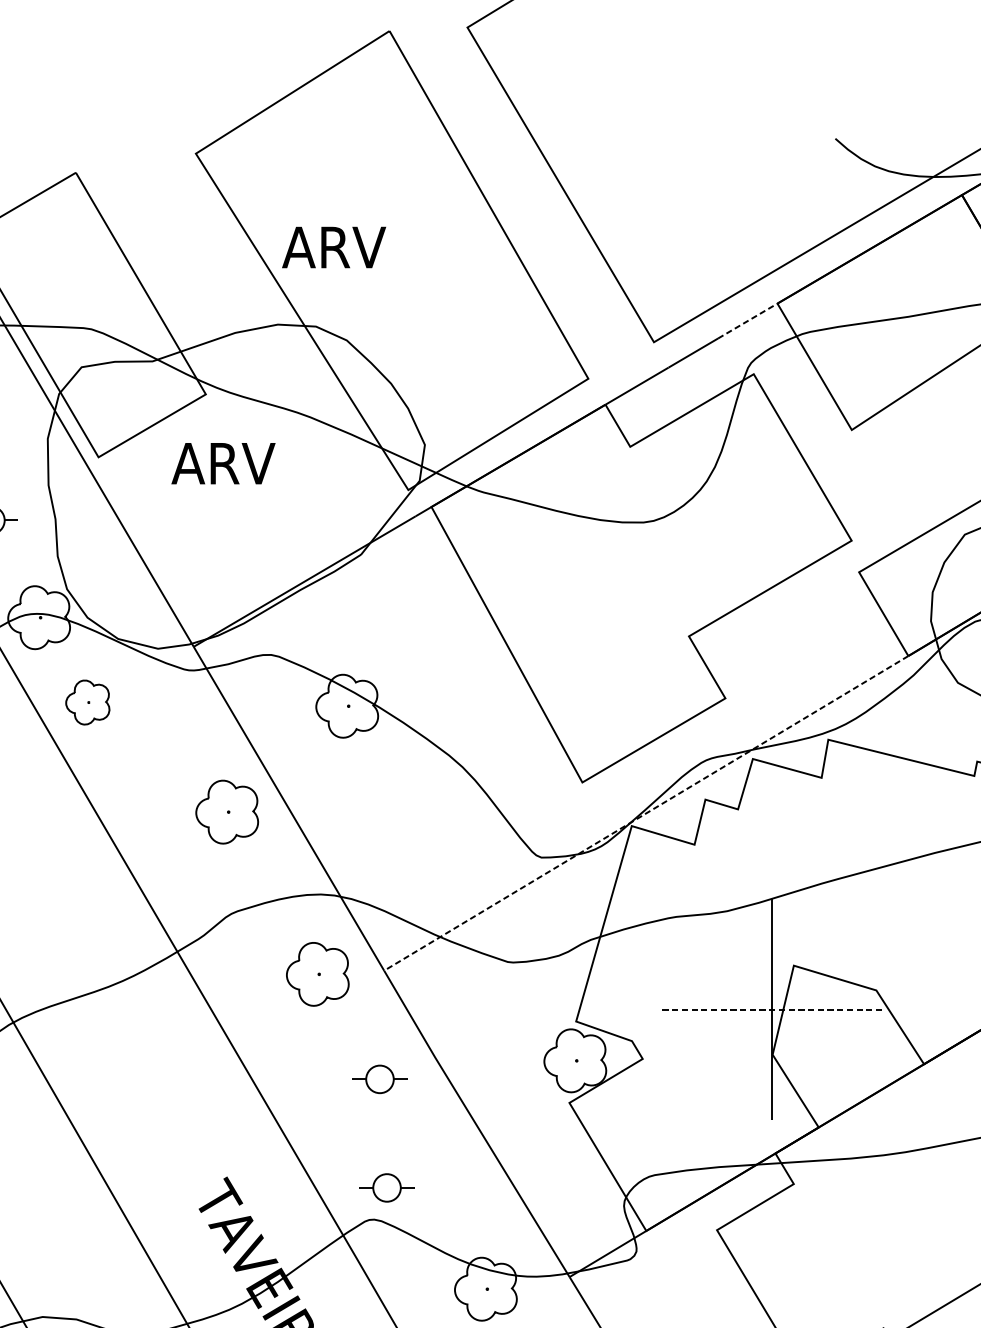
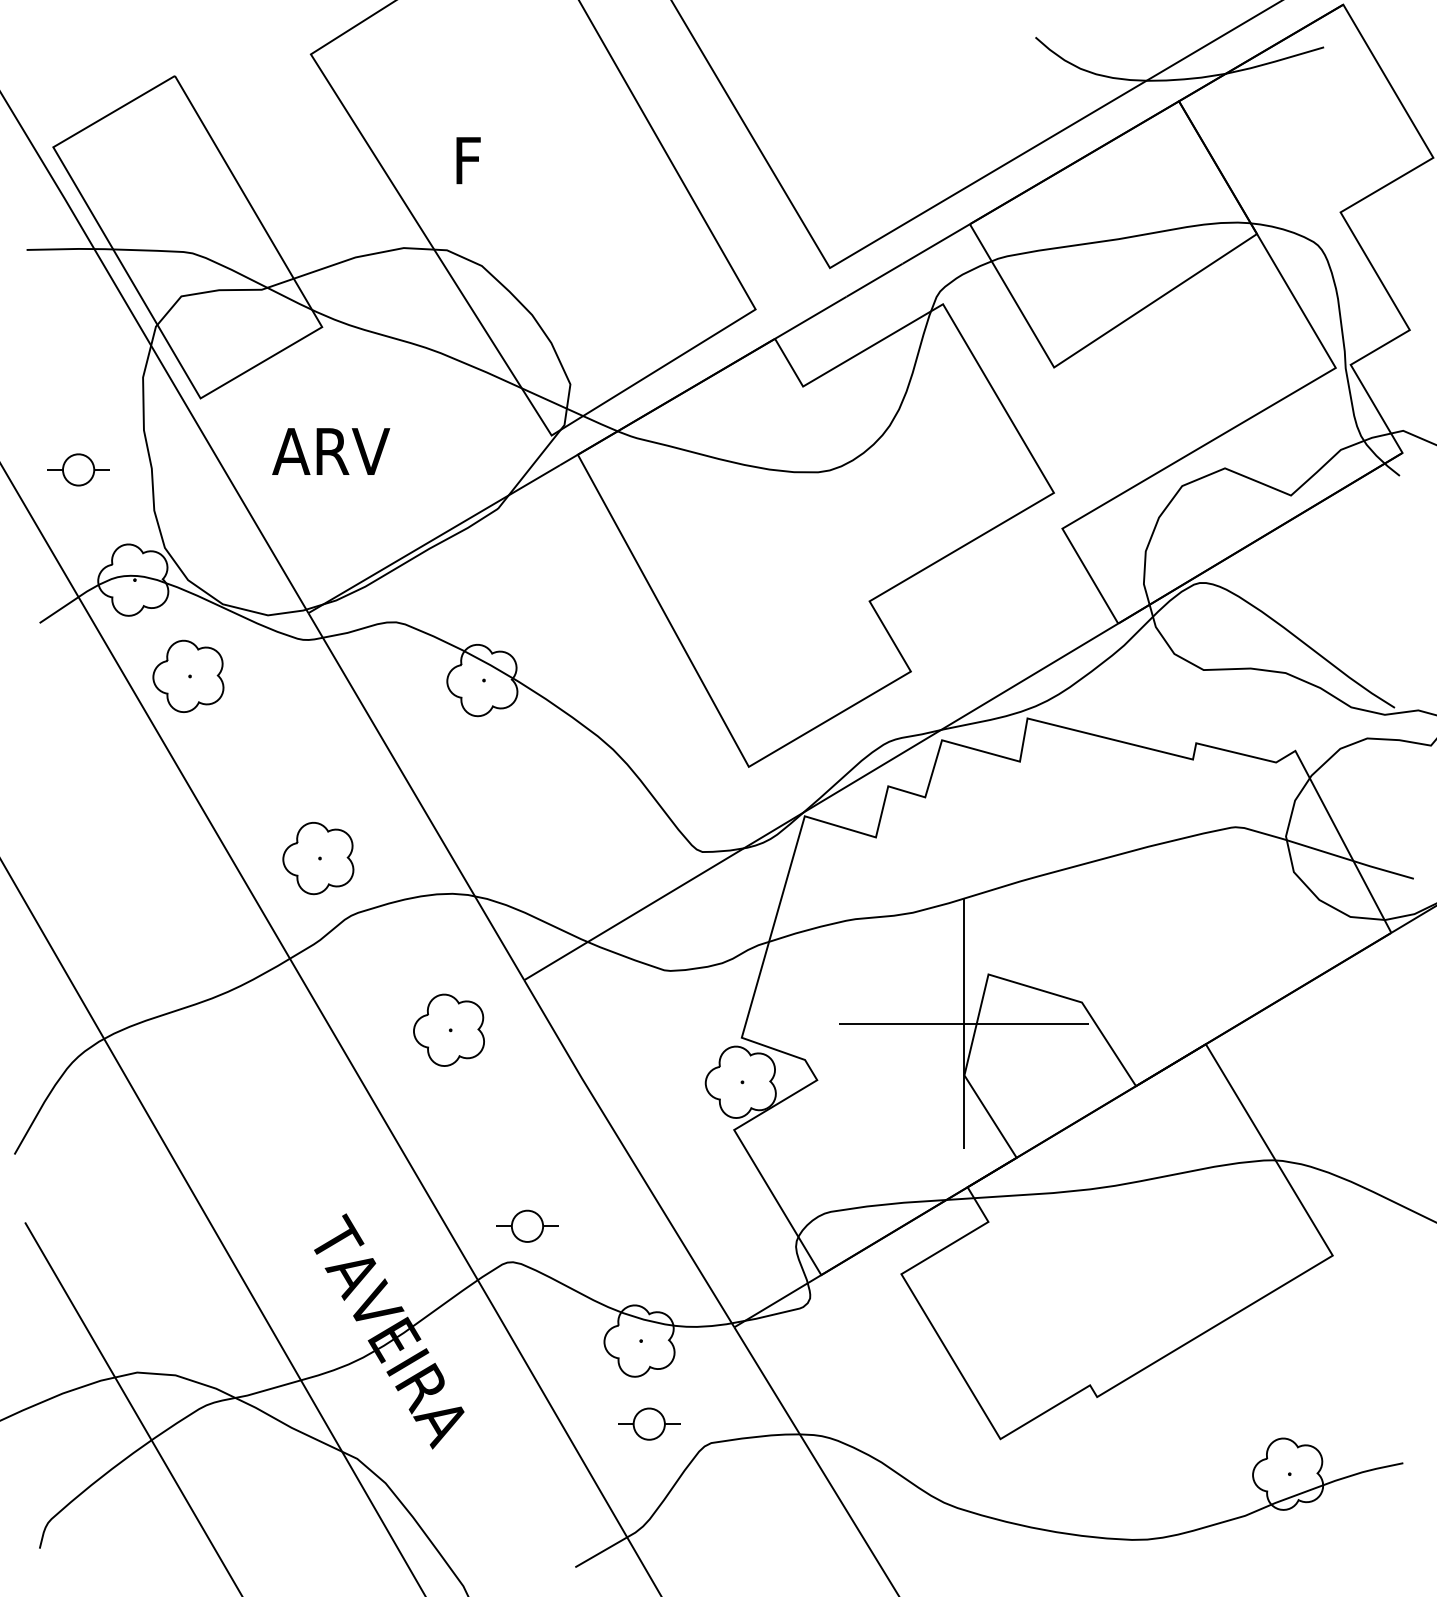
text: (334, 247) -> (467, 160), ARV -> F
line: (747, 320) -> (936, 243), dashed -> solid
text: (223, 463) -> (331, 451), moved
part: (87, 701) -> (188, 675), size x1.43
part: (227, 812) -> (318, 858), moved
line: (645, 813) -> (820, 802), dashed -> solid
part: (317, 973) -> (448, 1029), moved
line: (771, 1009) -> (963, 1024), dashed -> solid
part: (379, 1078) -> (519, 1102), removed

